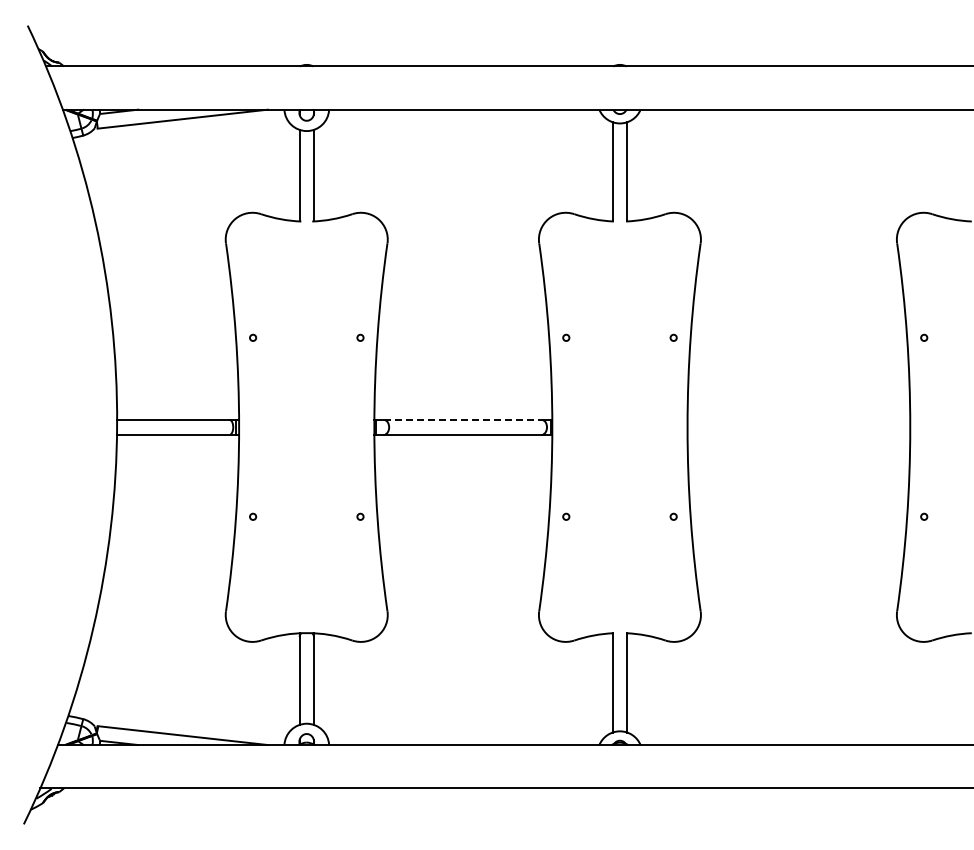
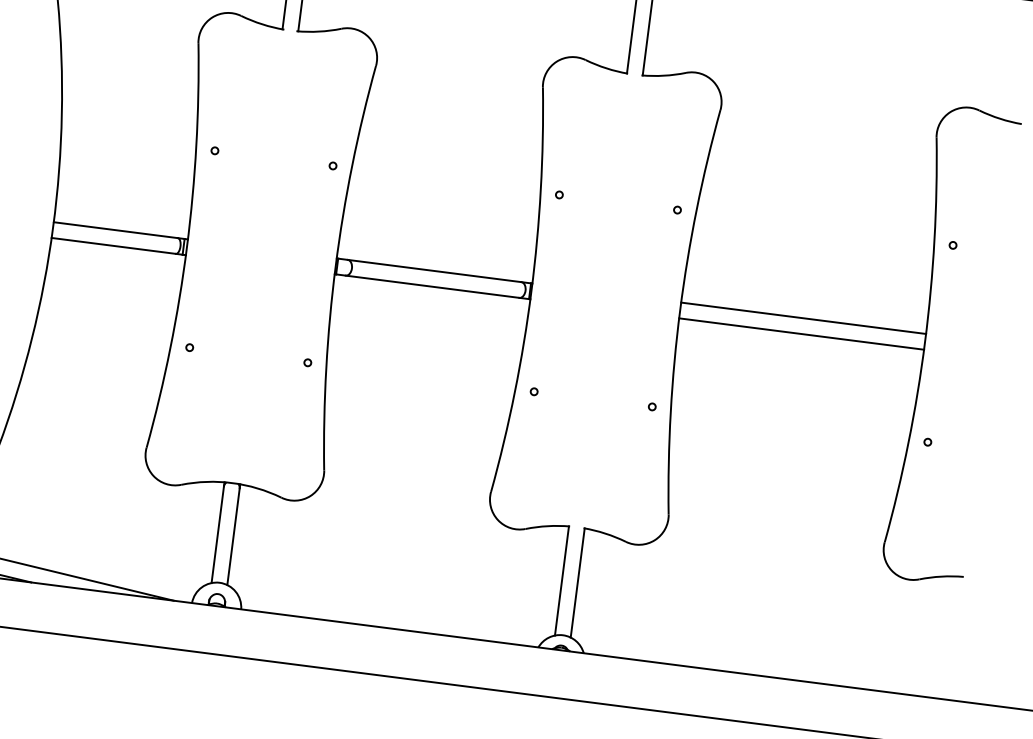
line: (463, 420) -> (434, 271), dashed -> solid
line: (798, 420) -> (803, 318), added
line: (798, 434) -> (801, 333), added

